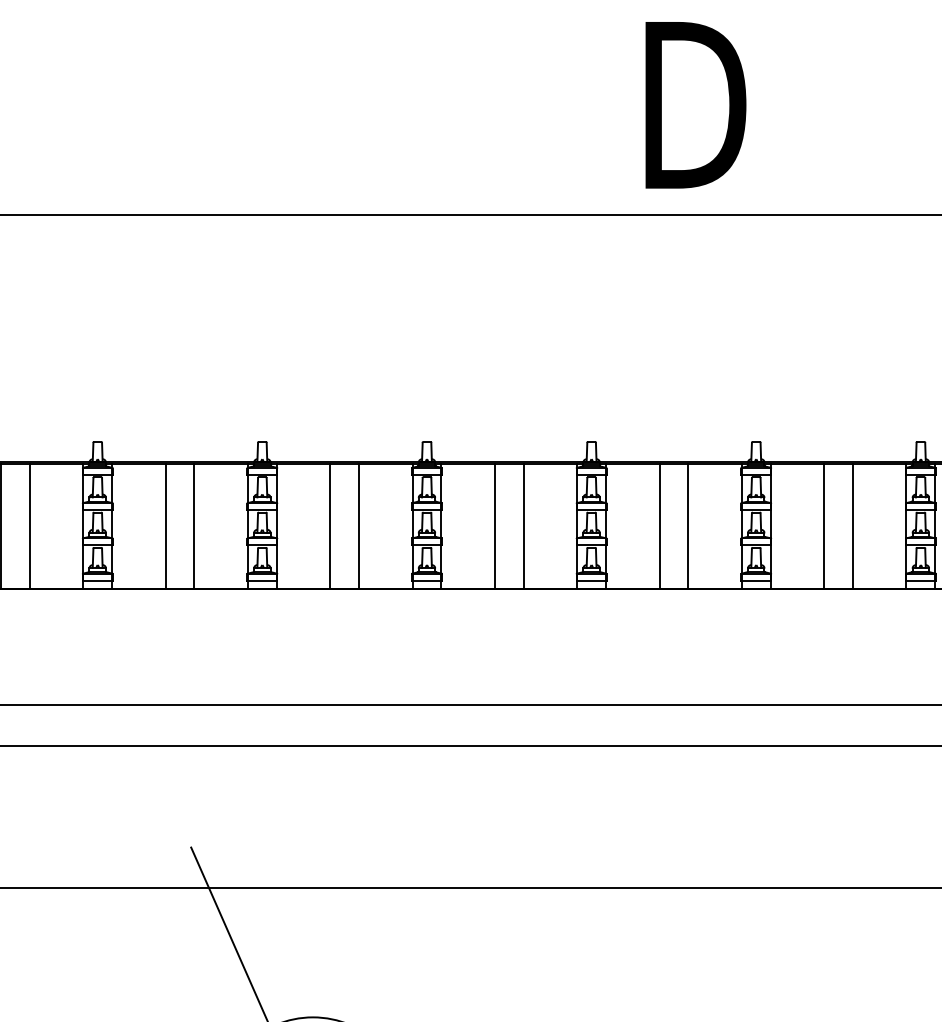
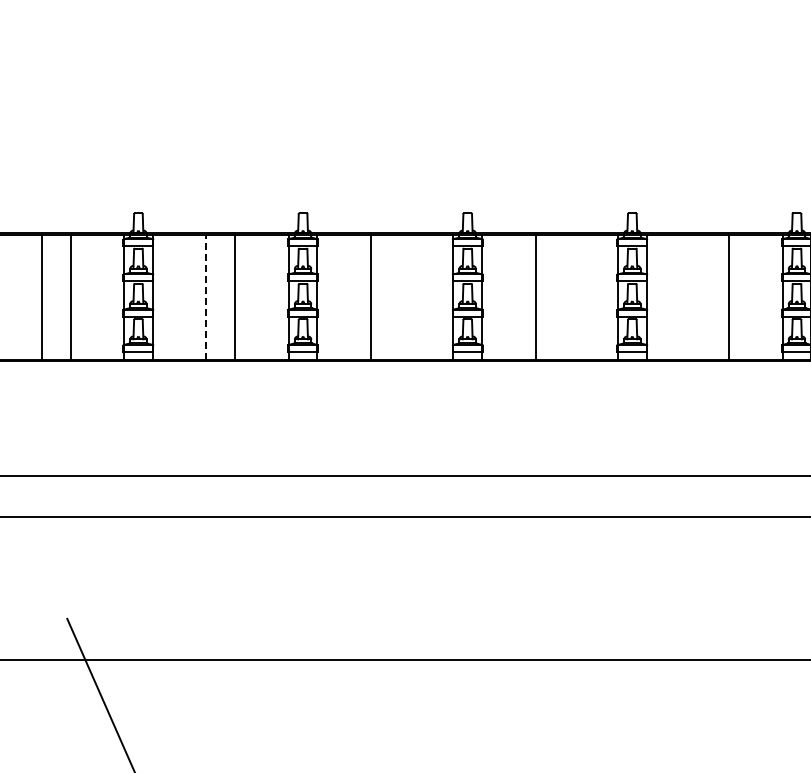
line: (330, 525) -> (206, 296), solid -> dashed
line: (523, 525) -> (399, 296), removed
line: (688, 525) -> (564, 296), removed
line: (824, 525) -> (700, 296), removed

